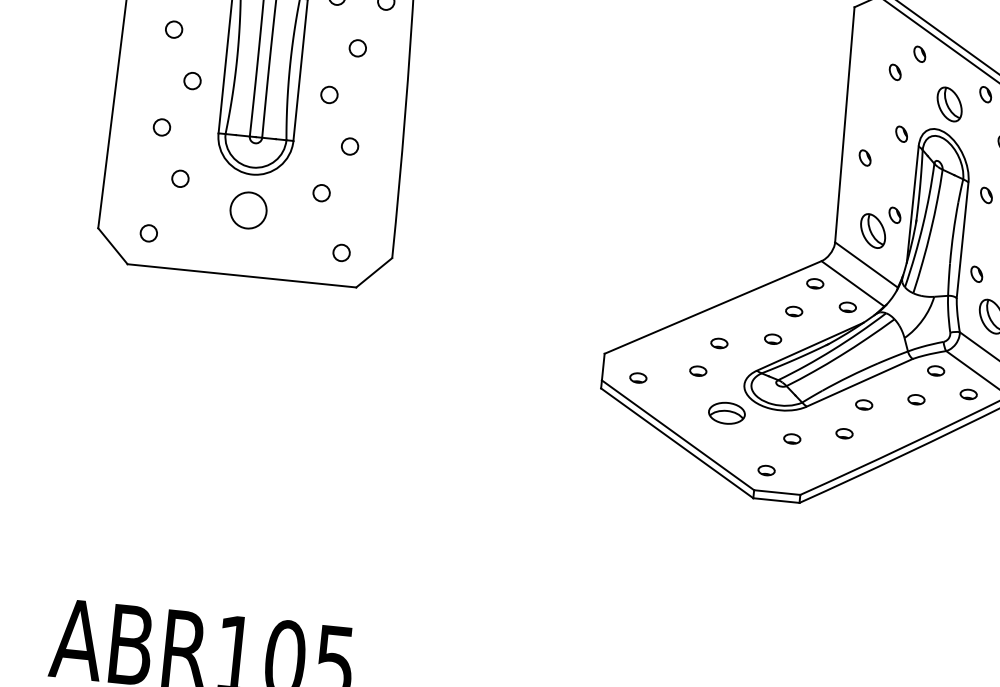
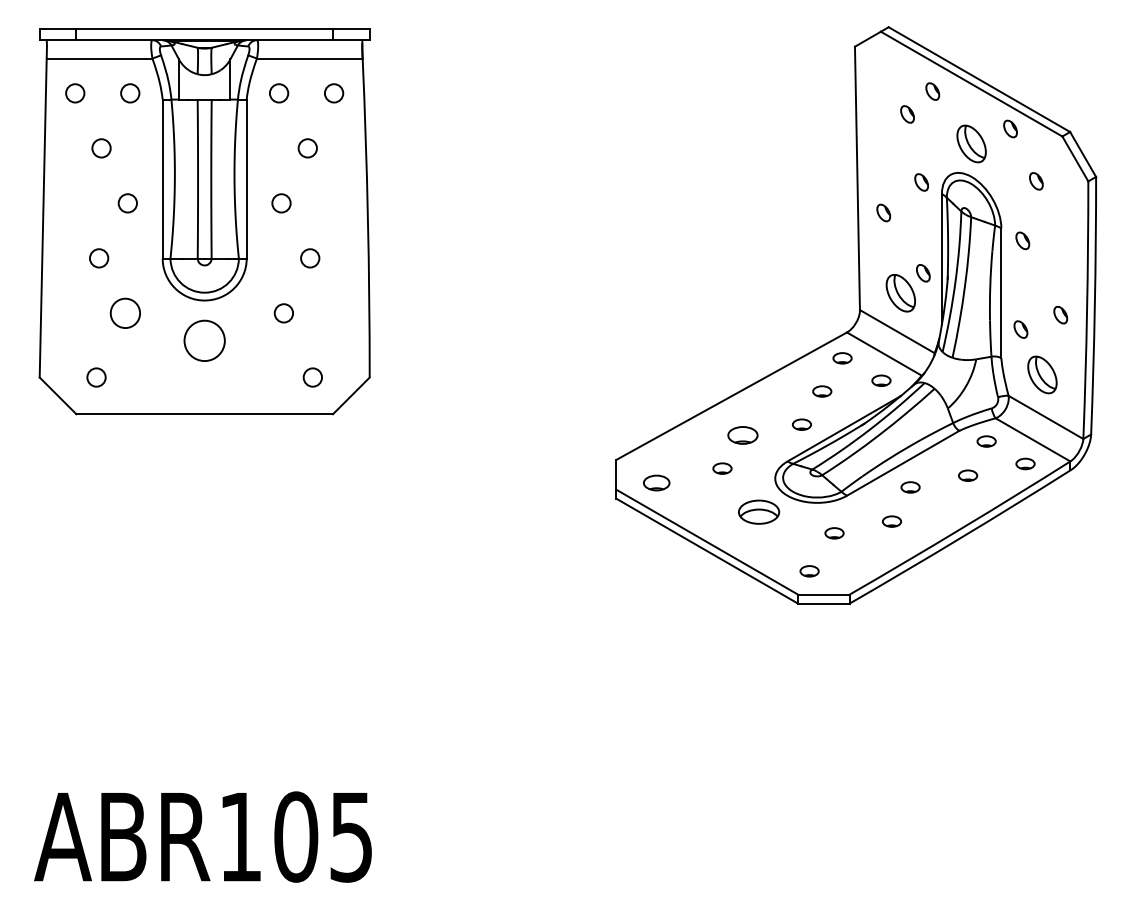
circle: (180, 178) -> (125, 313), size x1.6
part: (719, 343) -> (742, 435), size x1.6
part: (638, 377) -> (656, 482), size x1.4

